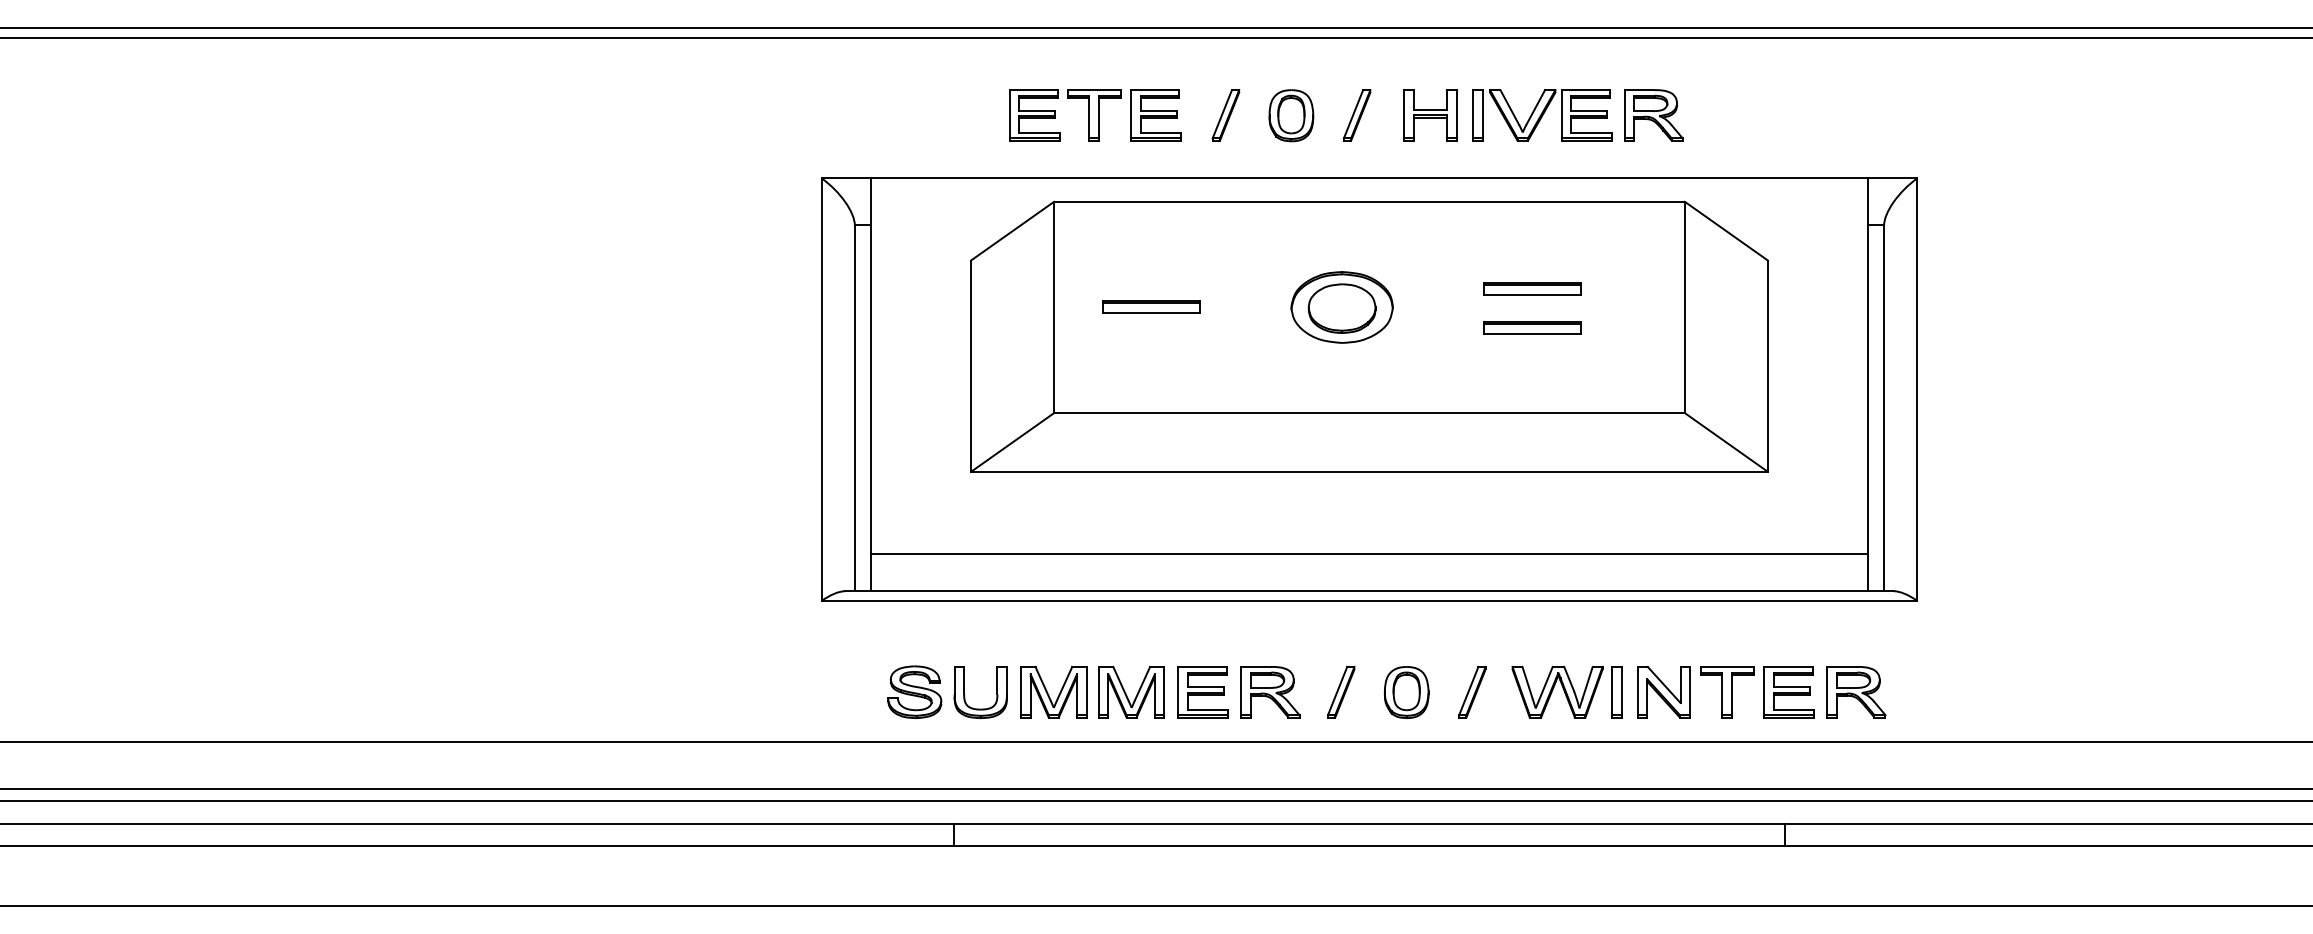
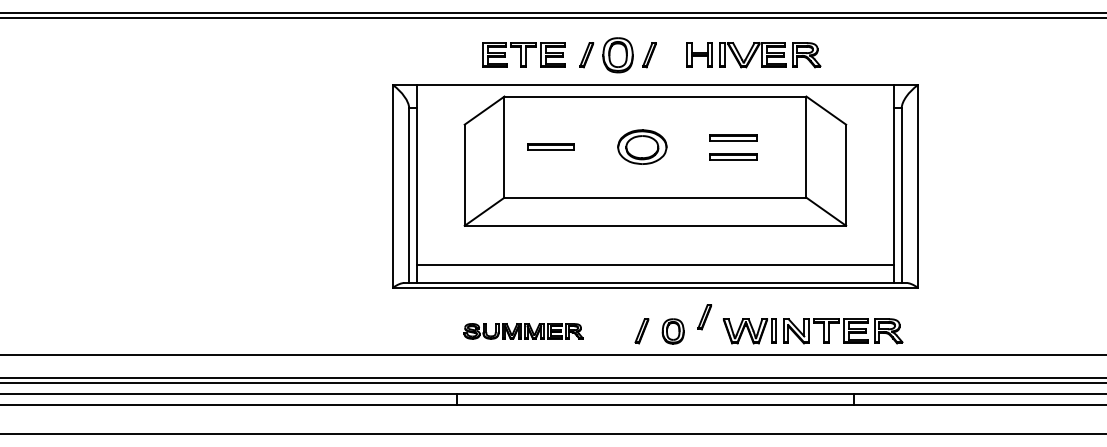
part: (1290, 116) -> (617, 55), size x1.4
part: (1543, 116) -> (753, 55), moved
part: (1093, 692) -> (523, 331), size x0.6
part: (1471, 692) -> (704, 317), moved

